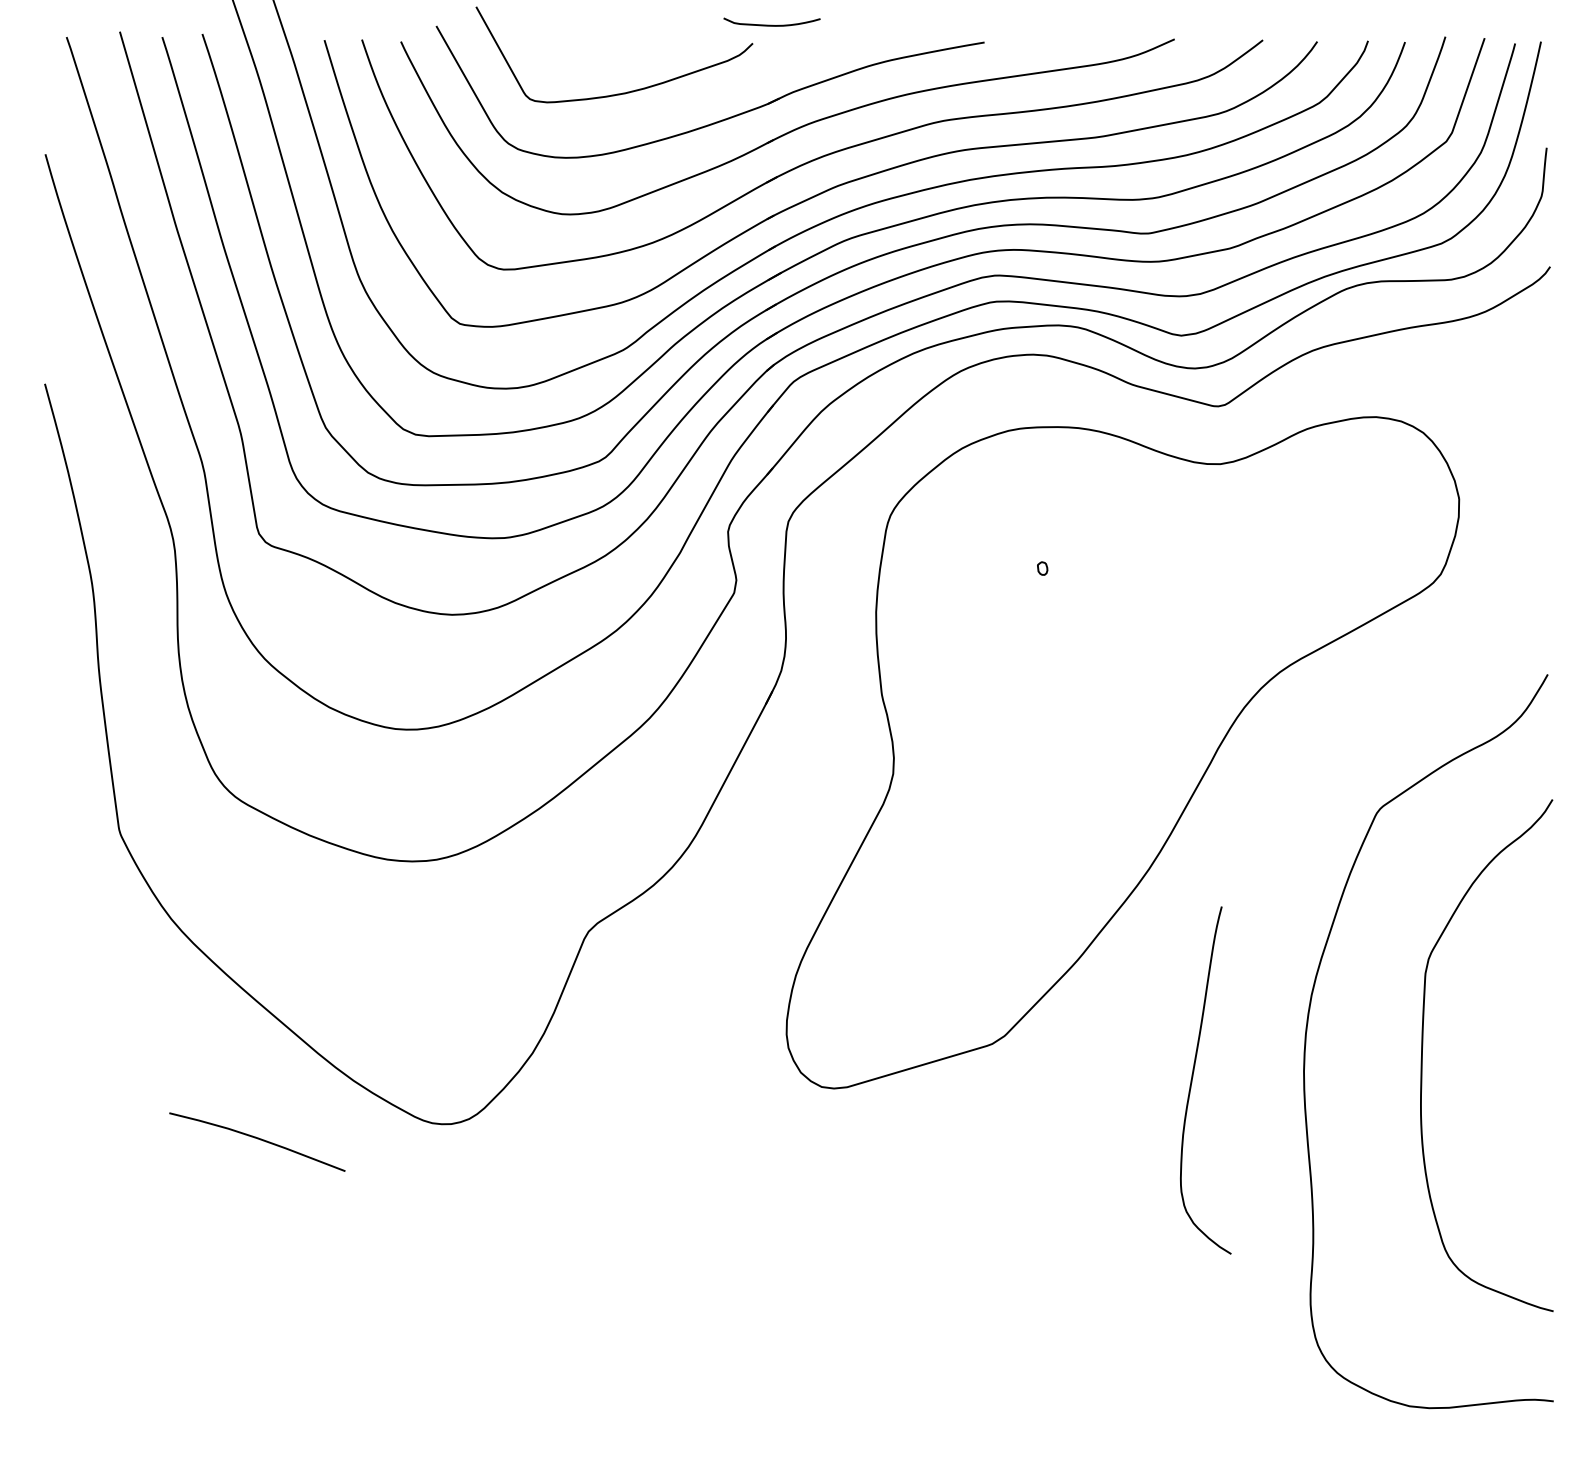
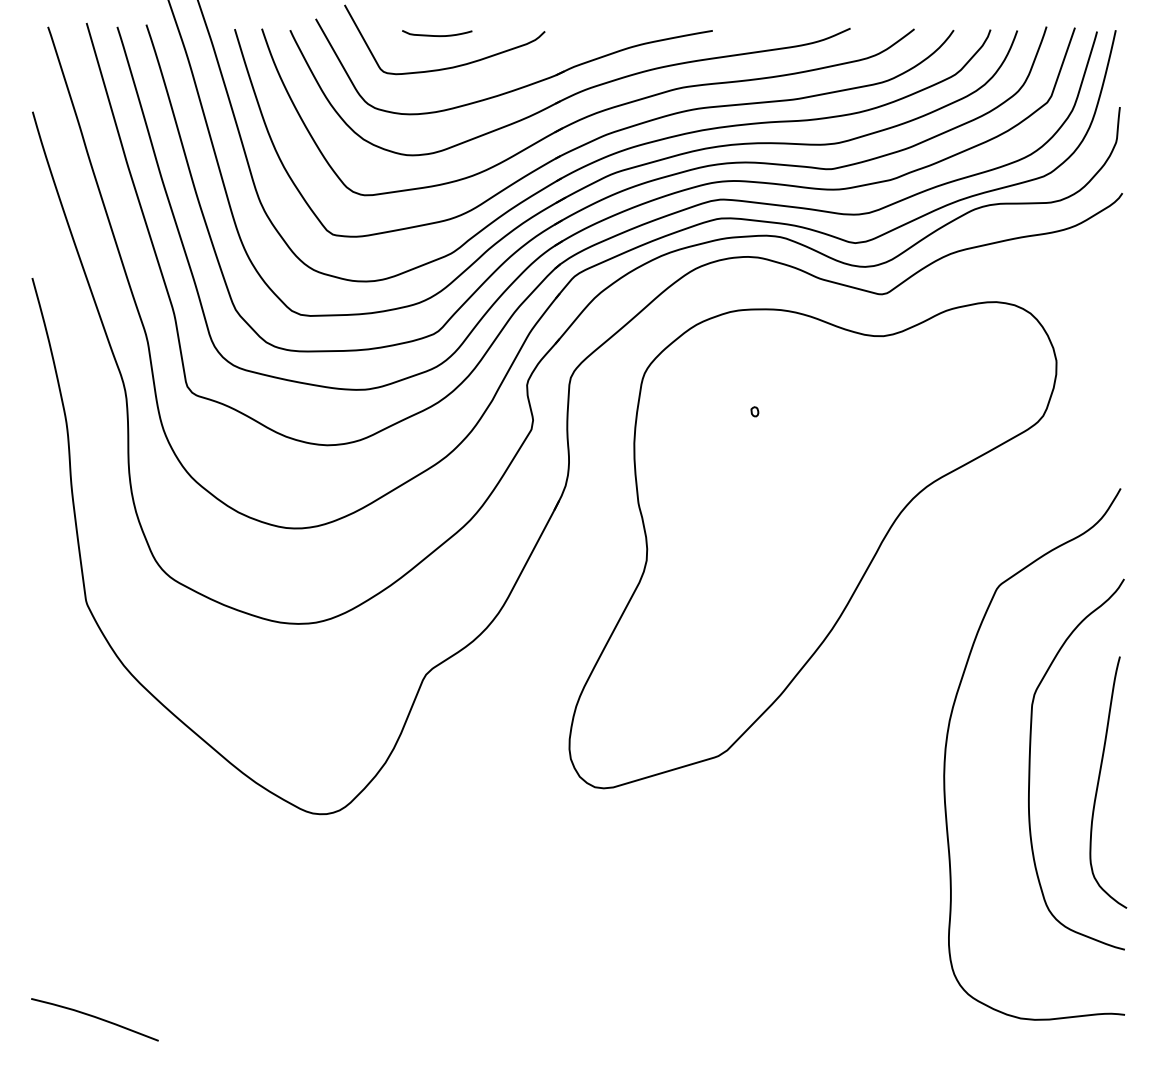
curve: (771, 24) -> (436, 35), moved
curve: (1193, 1077) -> (1099, 780), moved
curve: (257, 1139) -> (95, 1017), moved

